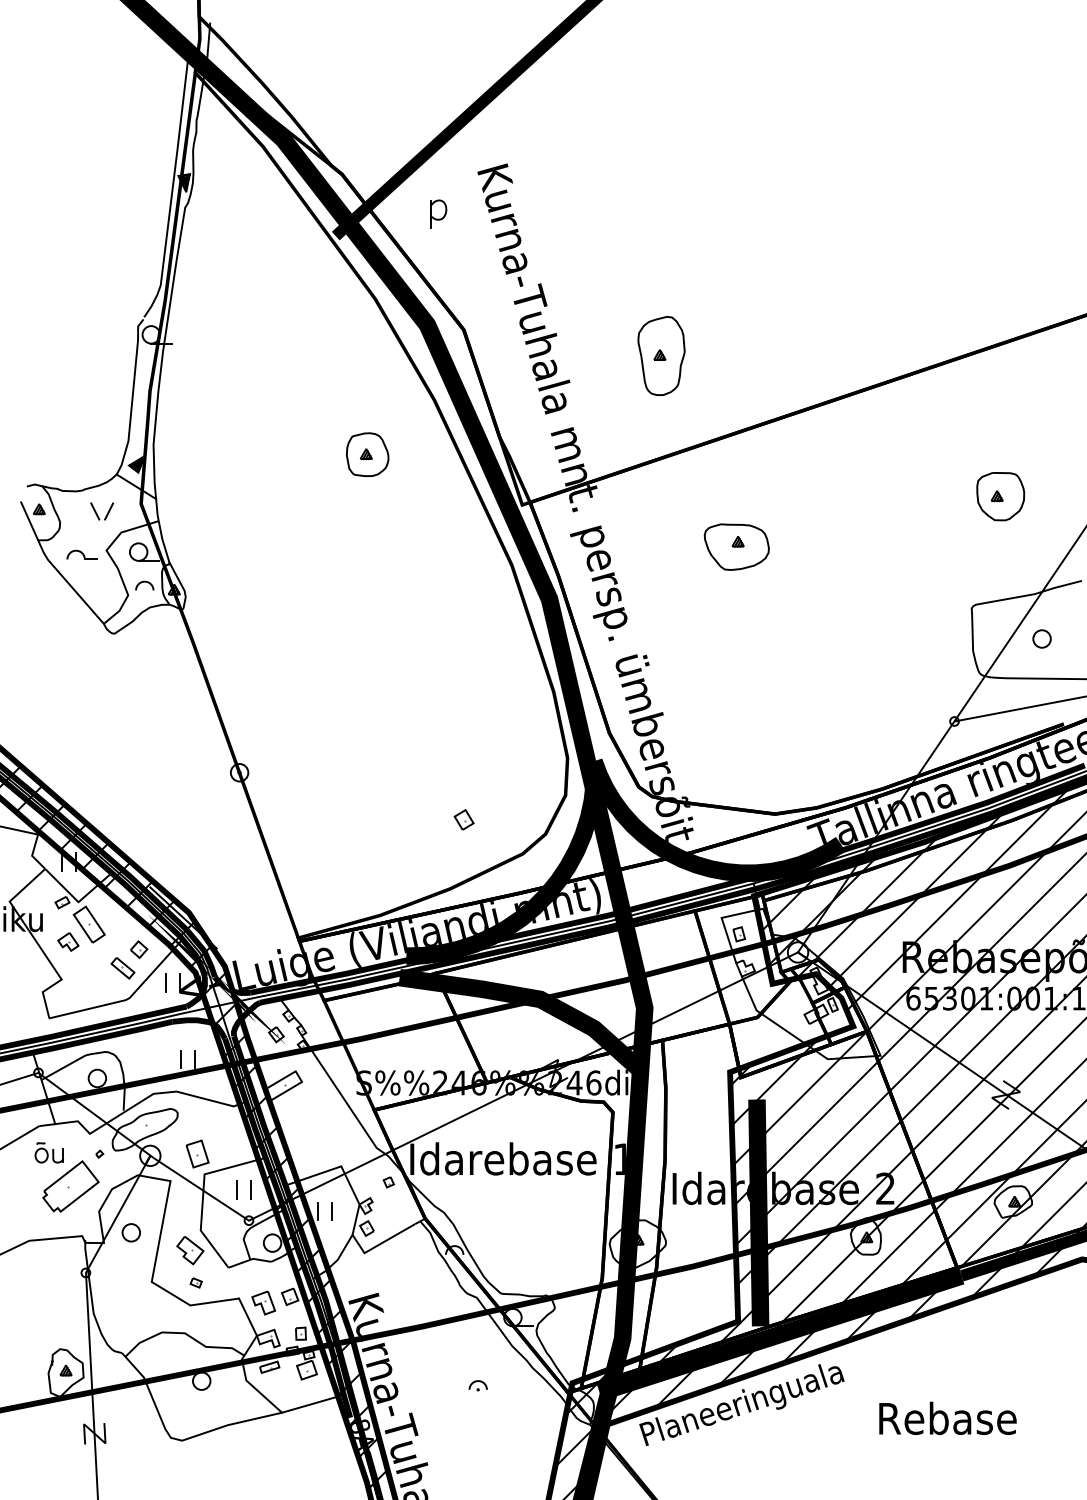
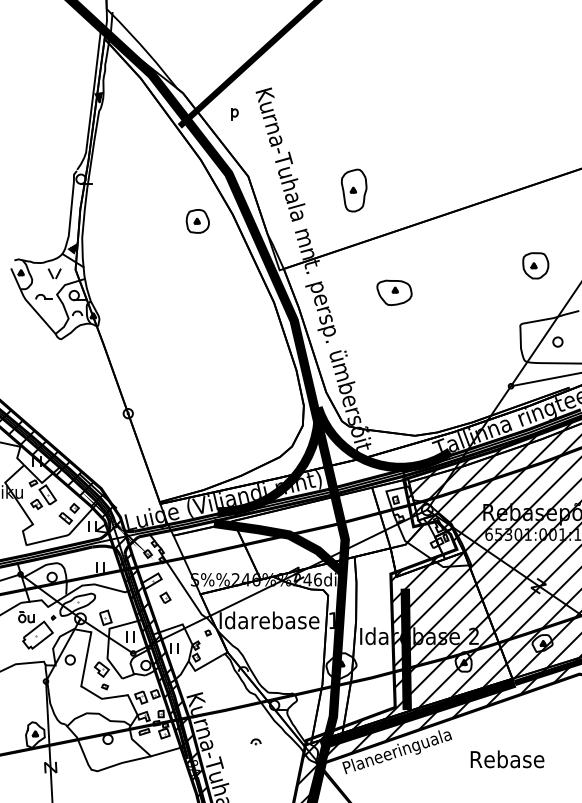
part: (437, 213) -> (234, 114), size x0.71
part: (366, 454) -> (197, 221), moved
part: (464, 819) -> (165, 597), moved

